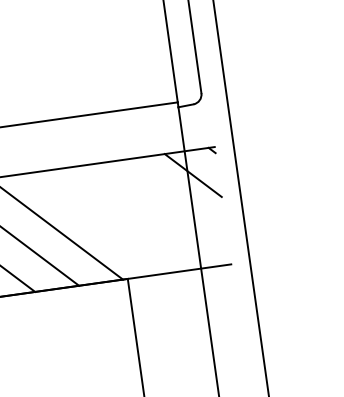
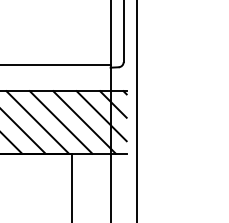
line: (174, 201) -> (101, 116), added
line: (143, 216) -> (84, 122), added
line: (98, 223) -> (60, 122), added

